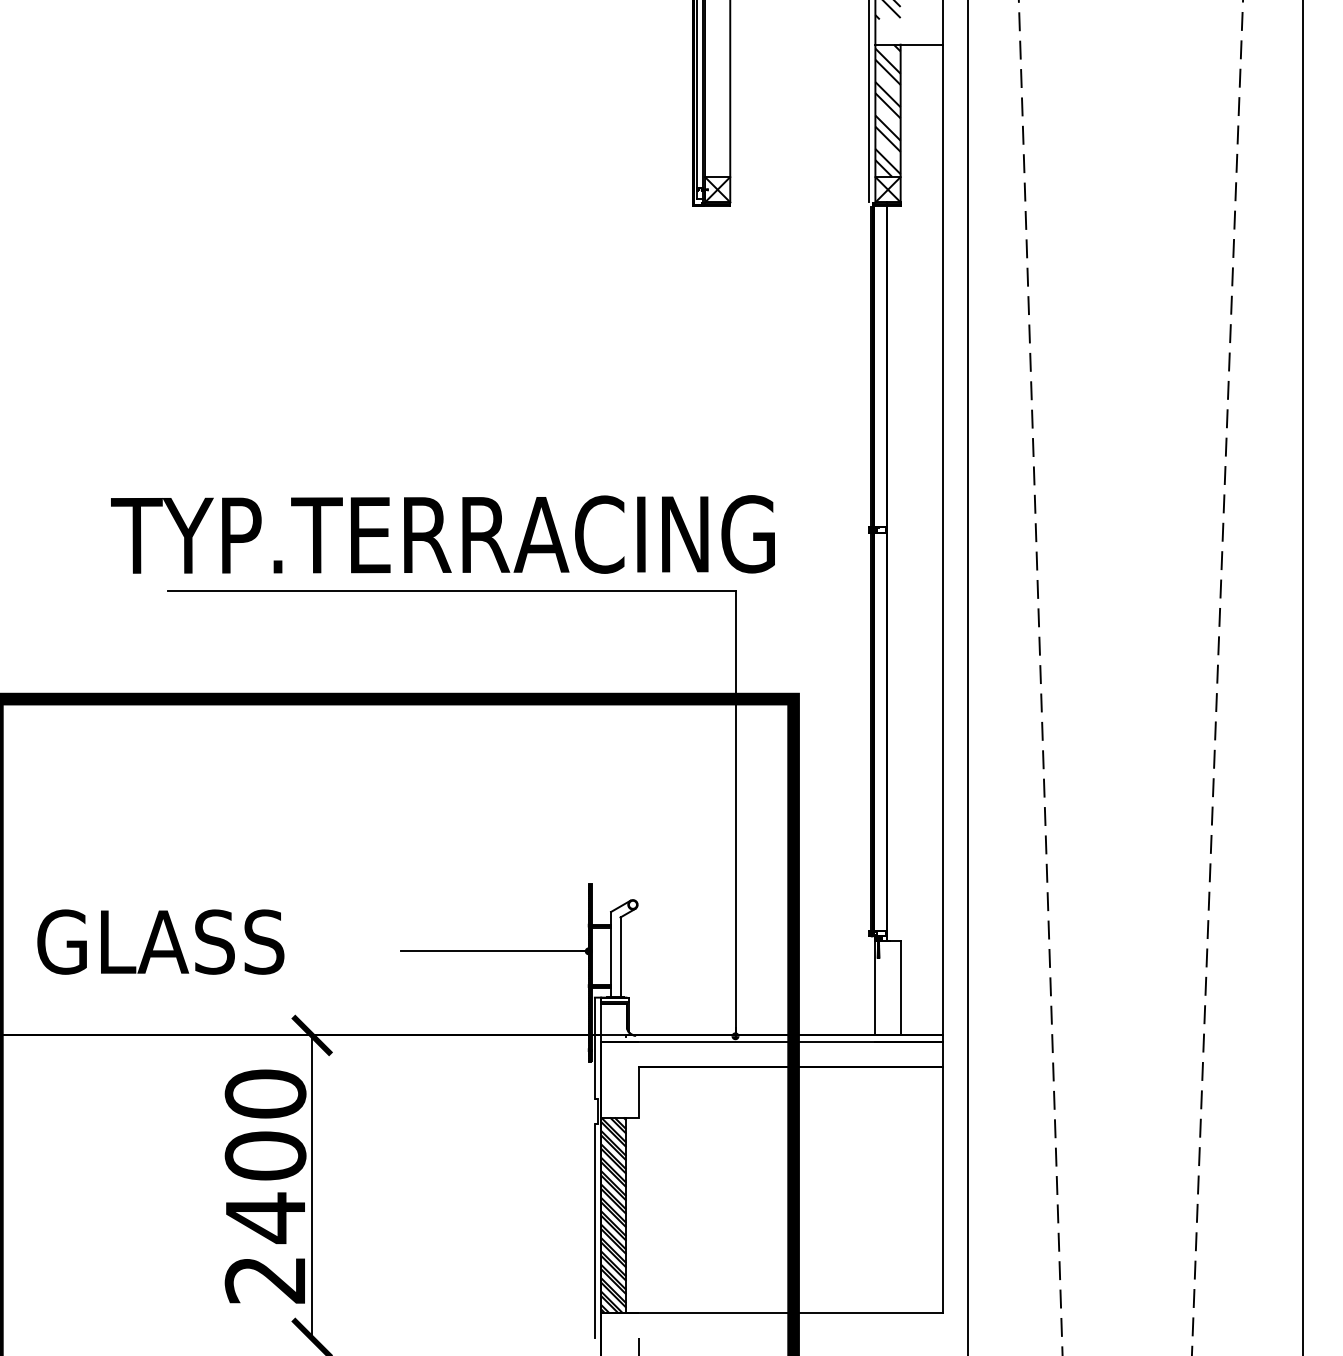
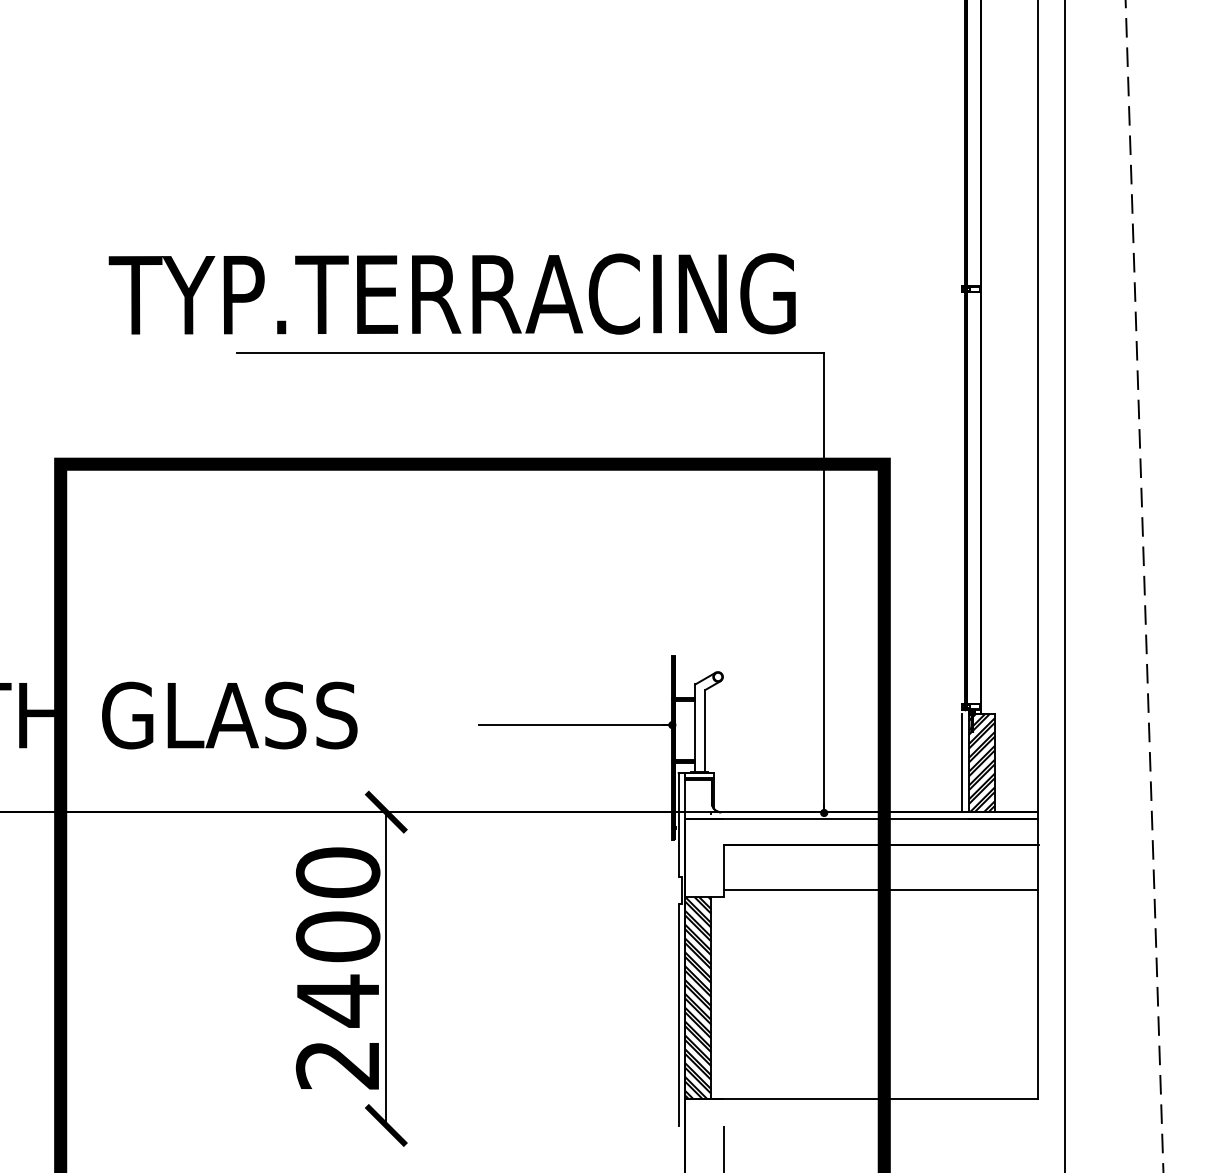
text: (442, 534) -> (451, 293), moved
line: (869, 987) -> (962, 762), added
hatch: (887, 987) -> (981, 762), added
line: (790, 1111) -> (881, 890), added

